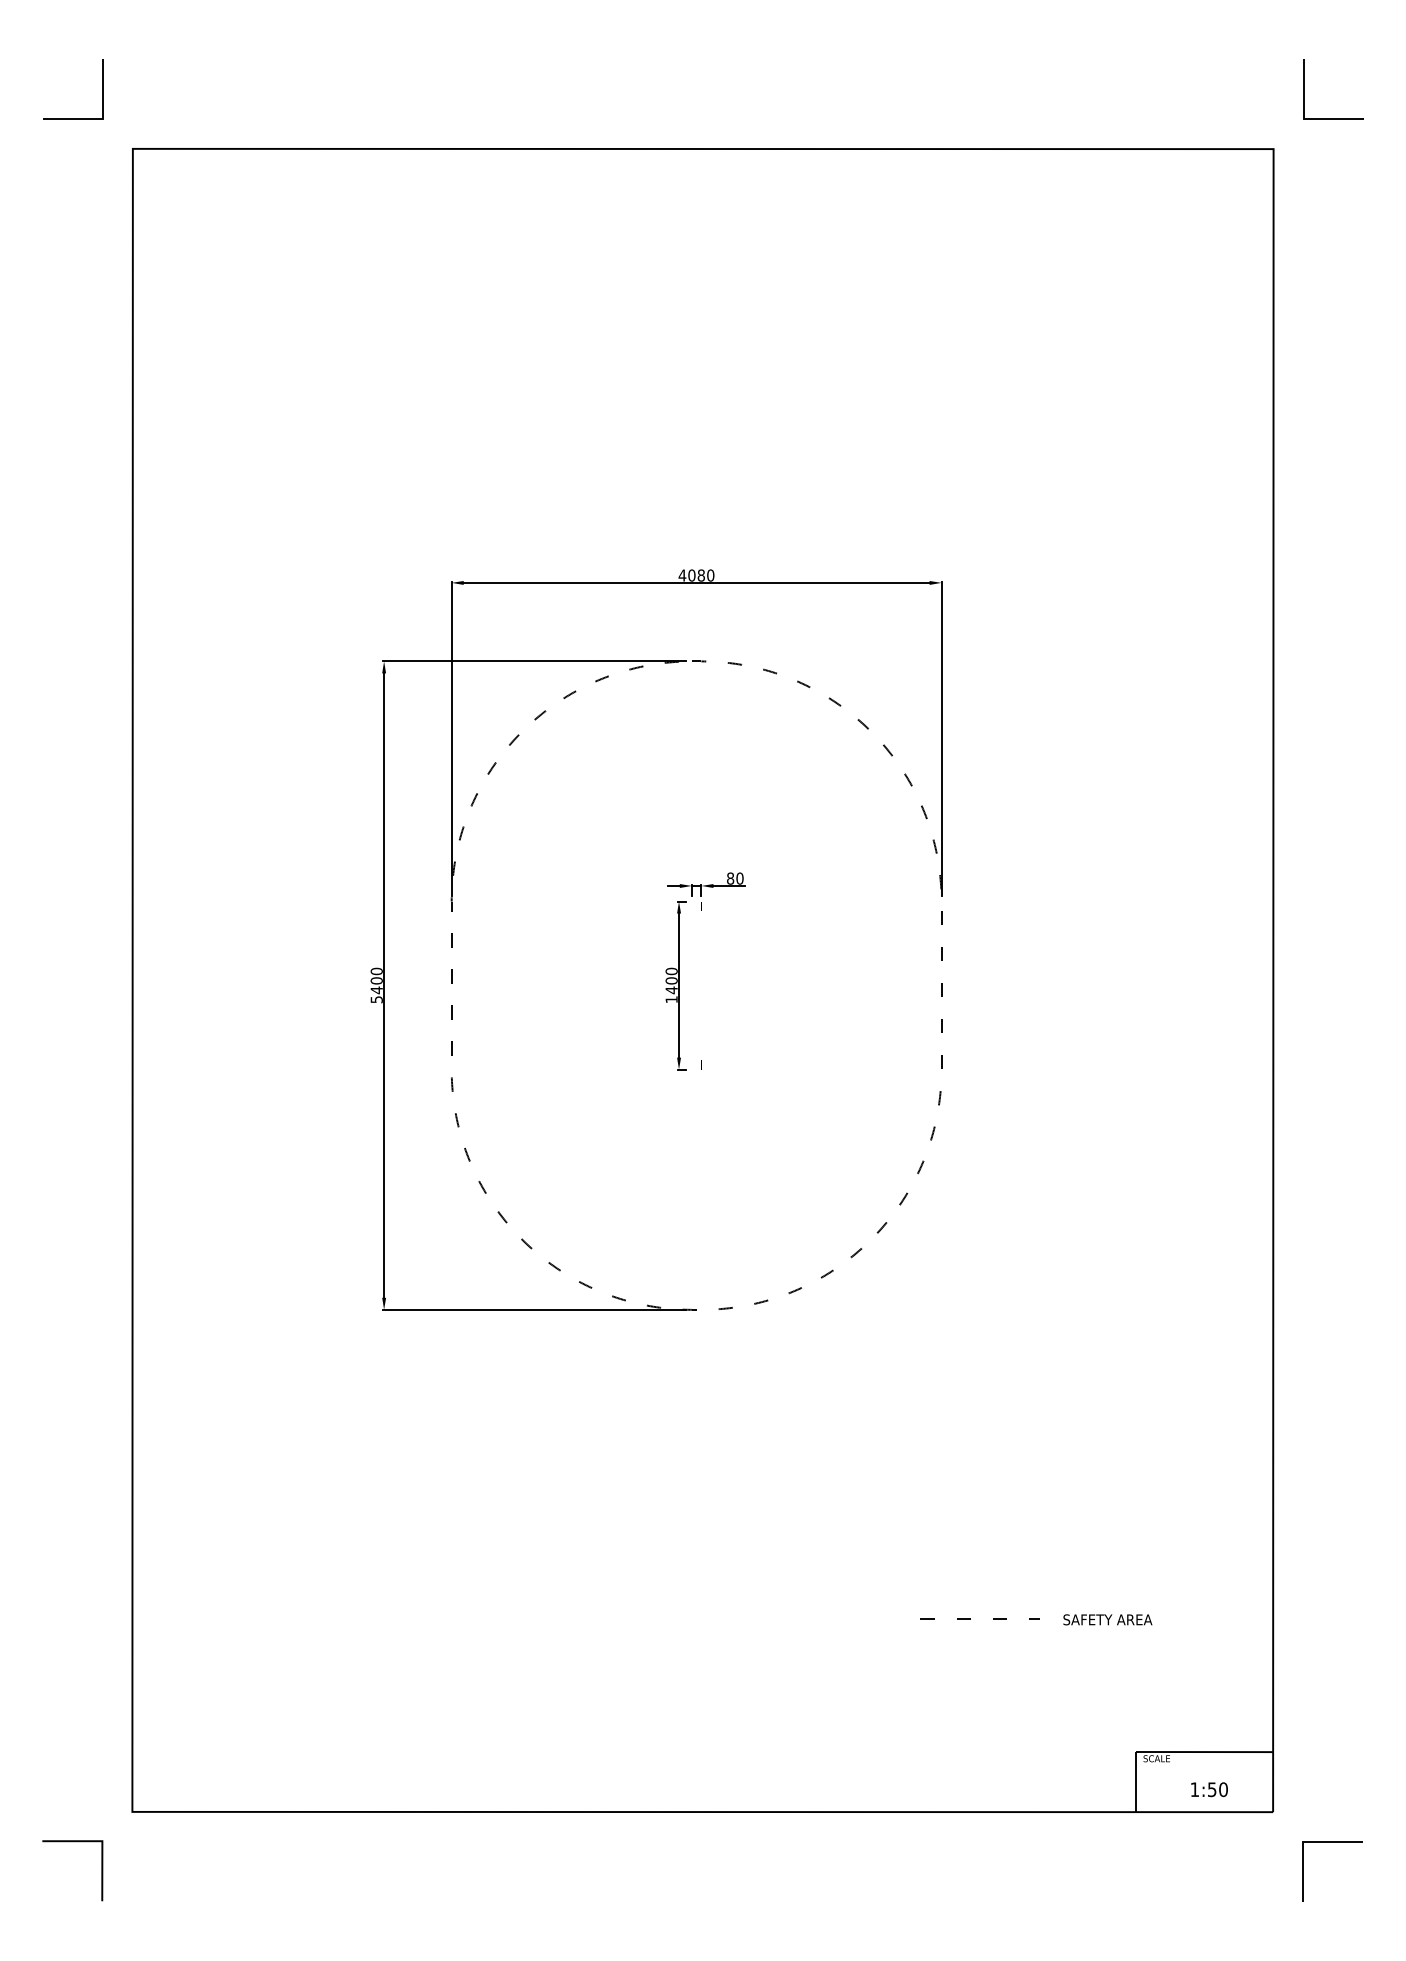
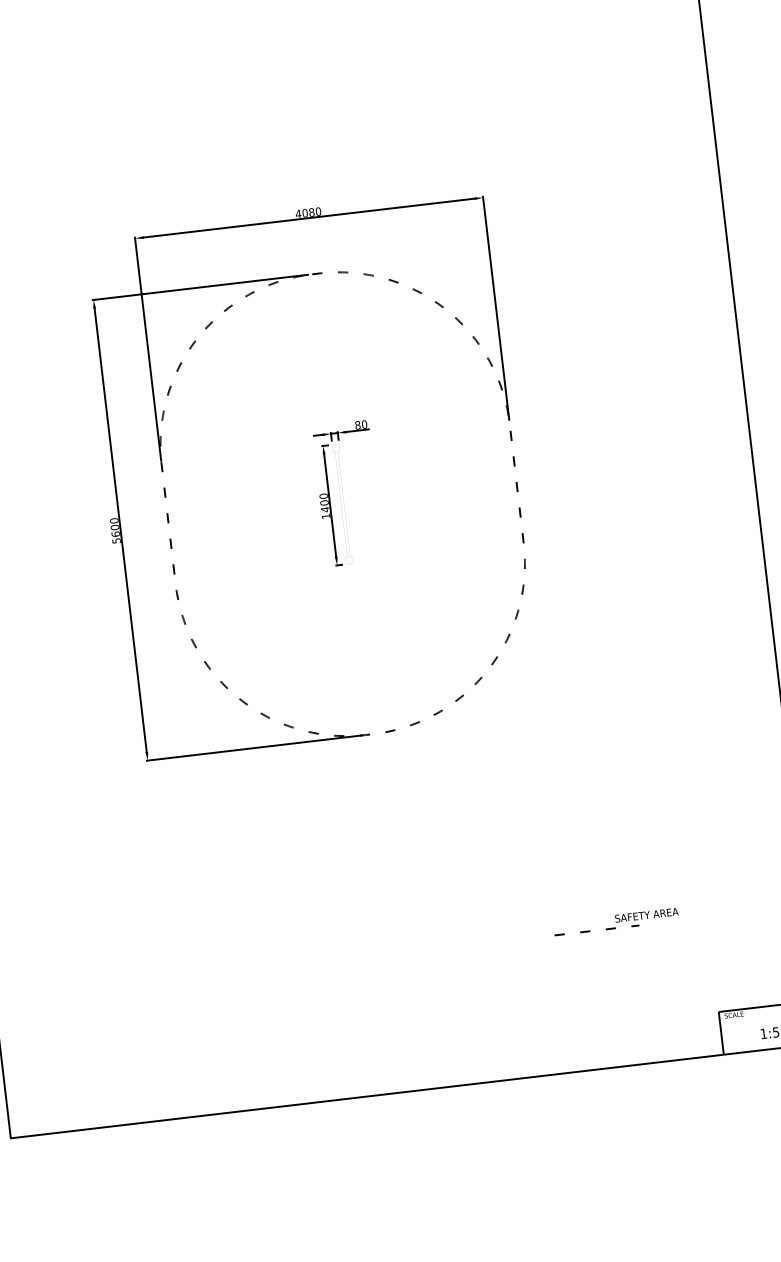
text: (376, 990) -> (115, 534), 5400 -> 5600
text: (1107, 1619) -> (646, 914), moved

